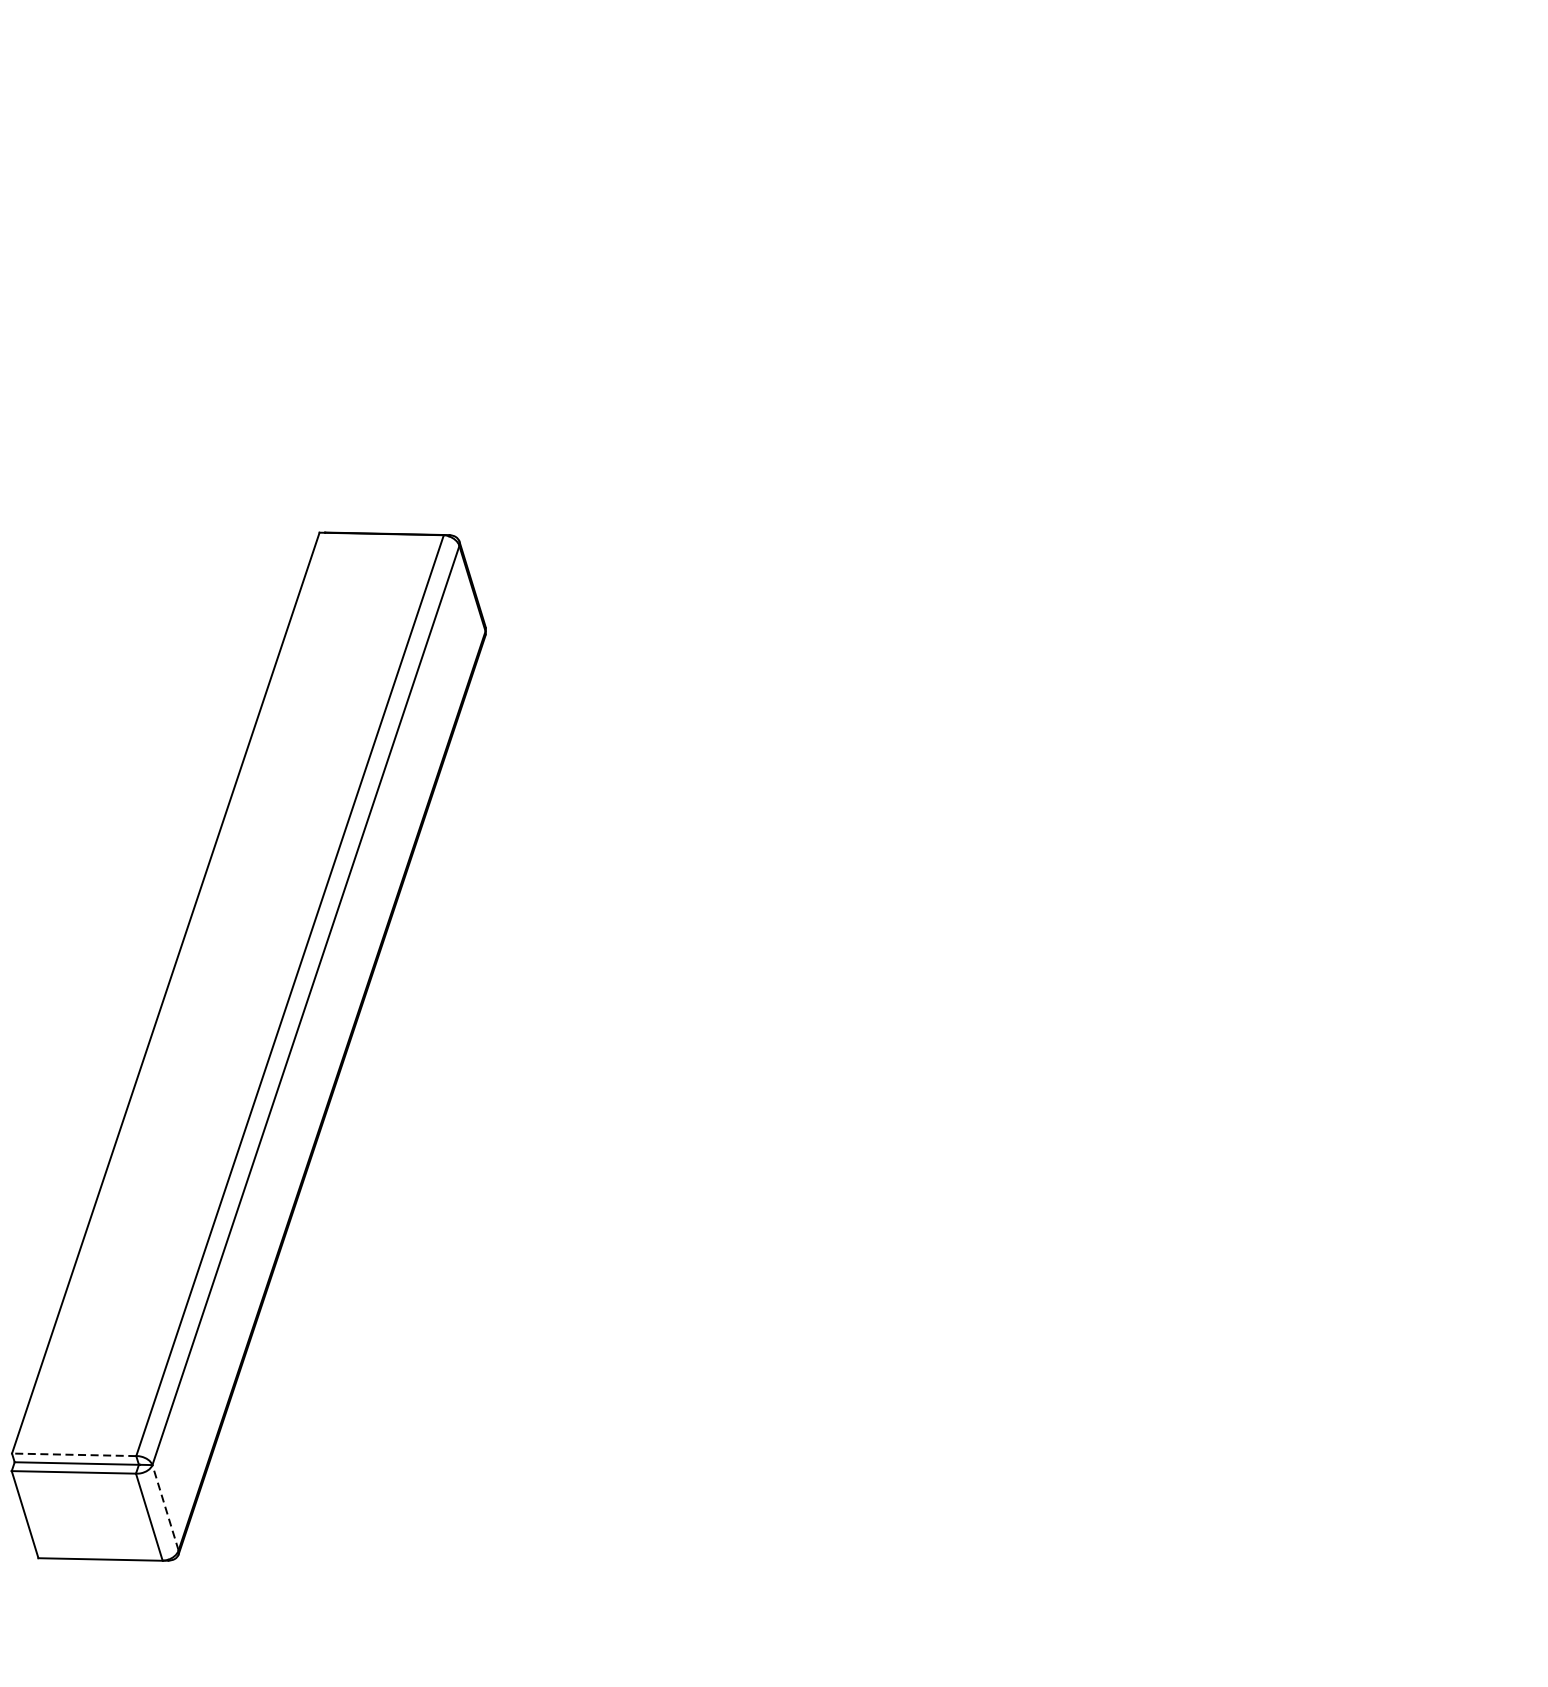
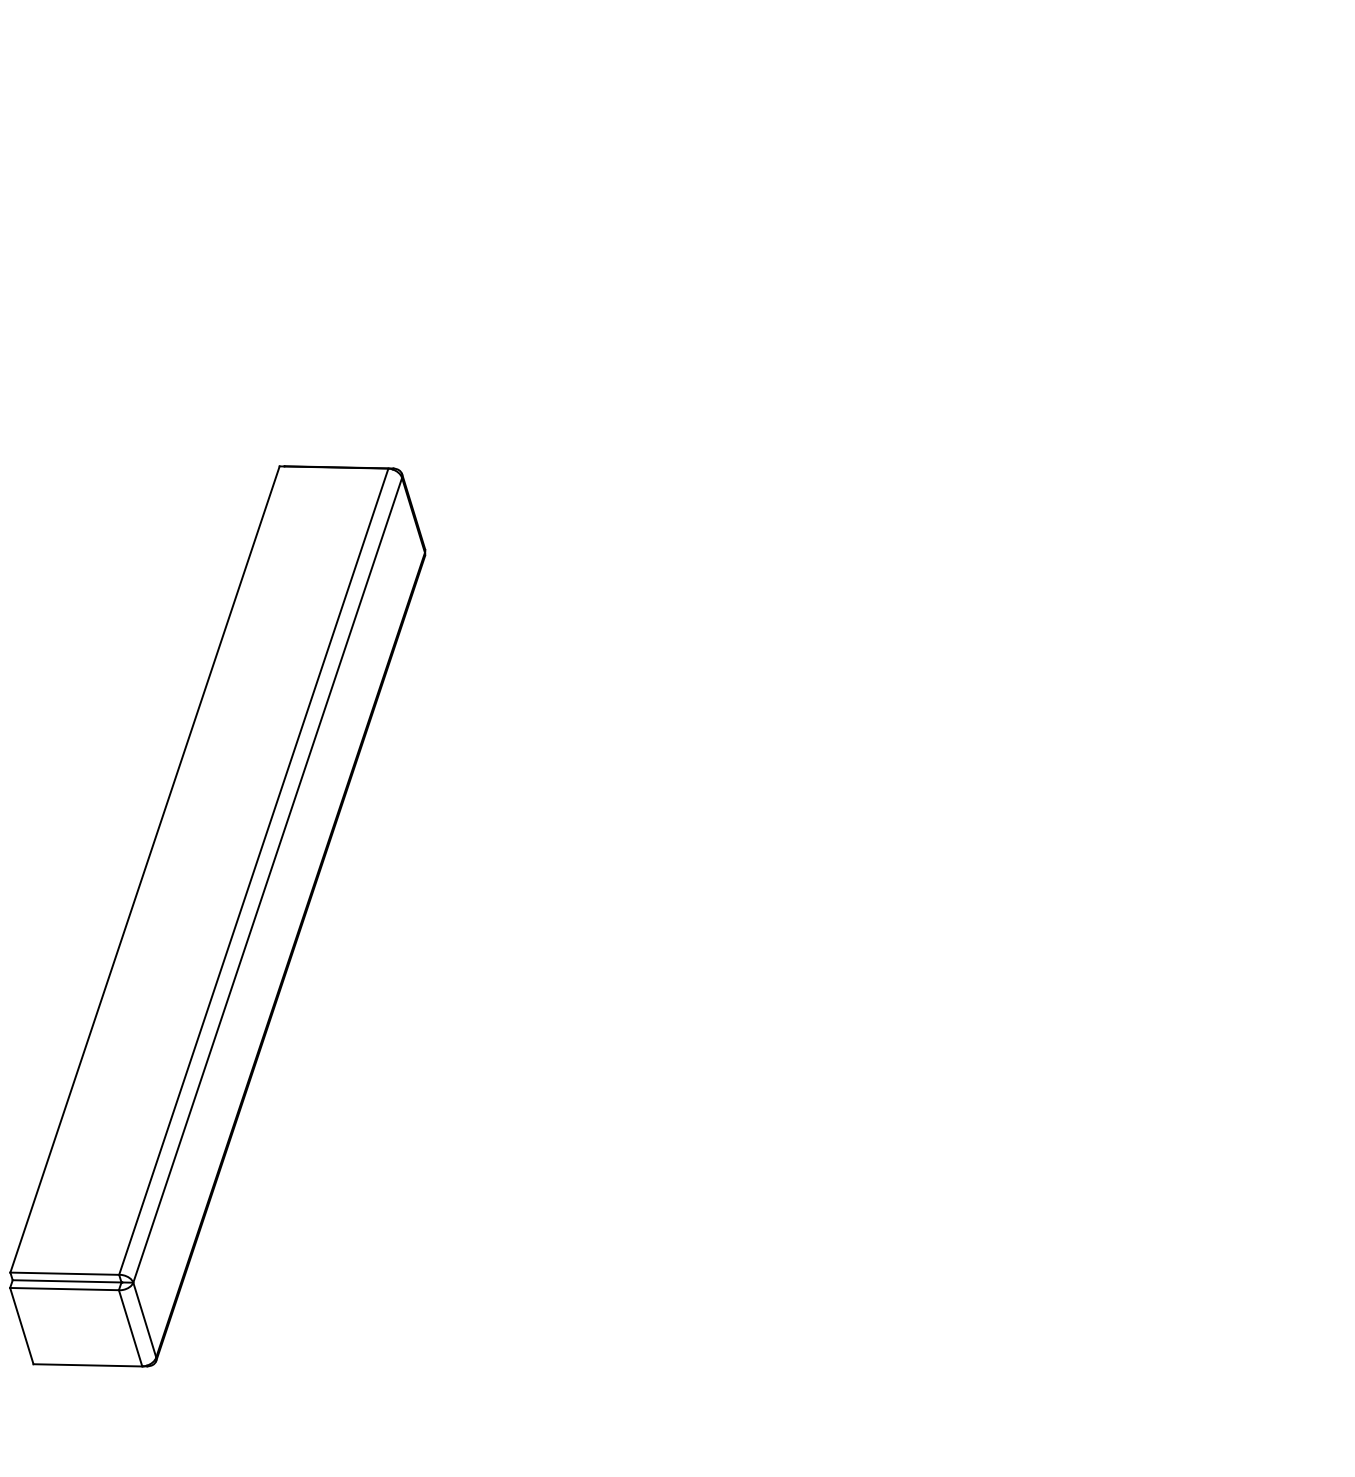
line: (73, 1454) -> (64, 1273), dashed -> solid
line: (165, 1507) -> (144, 1319), dashed -> solid

